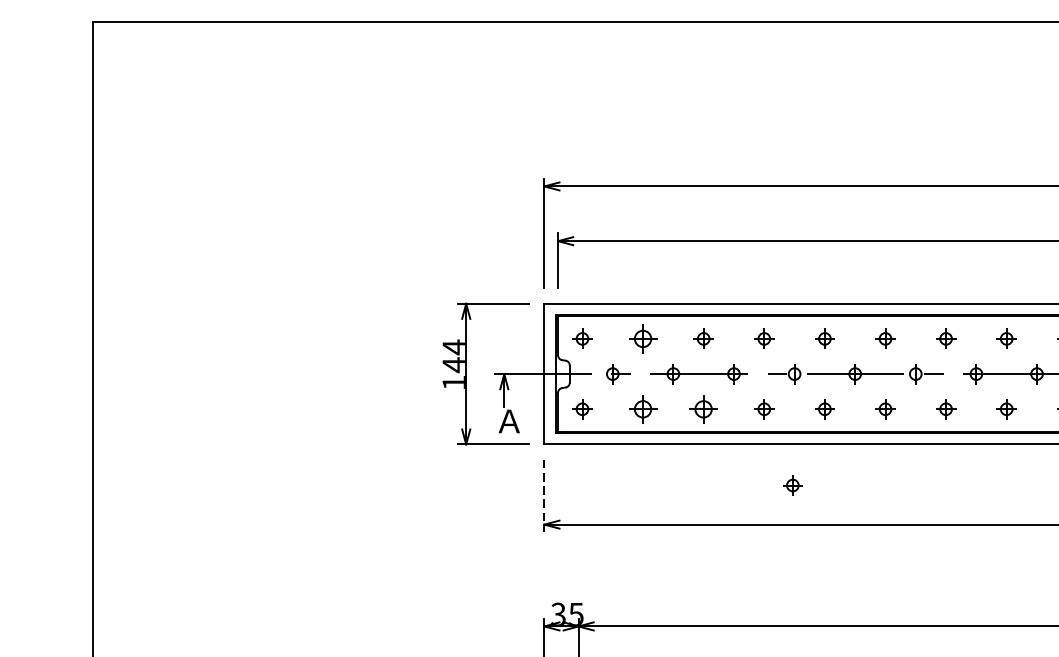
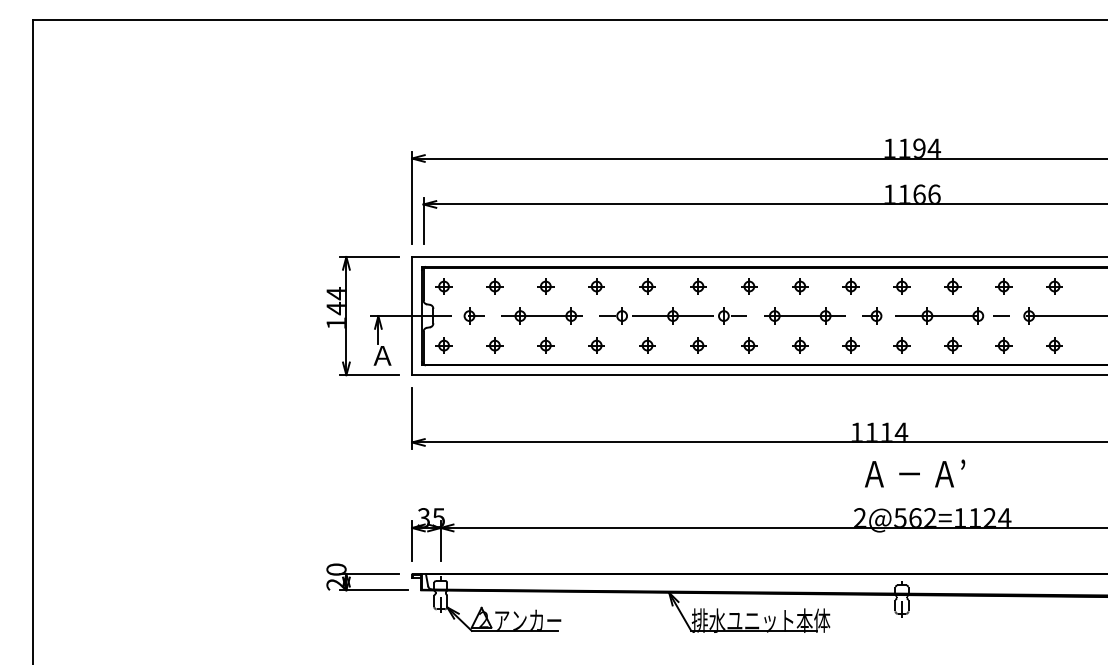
part: (642, 338) -> (494, 286), size x0.71
part: (642, 409) -> (494, 345), size x0.71
part: (703, 409) -> (545, 345), size x0.71
part: (792, 485) -> (620, 409), removed
line: (544, 497) -> (412, 419), dashed -> solid

